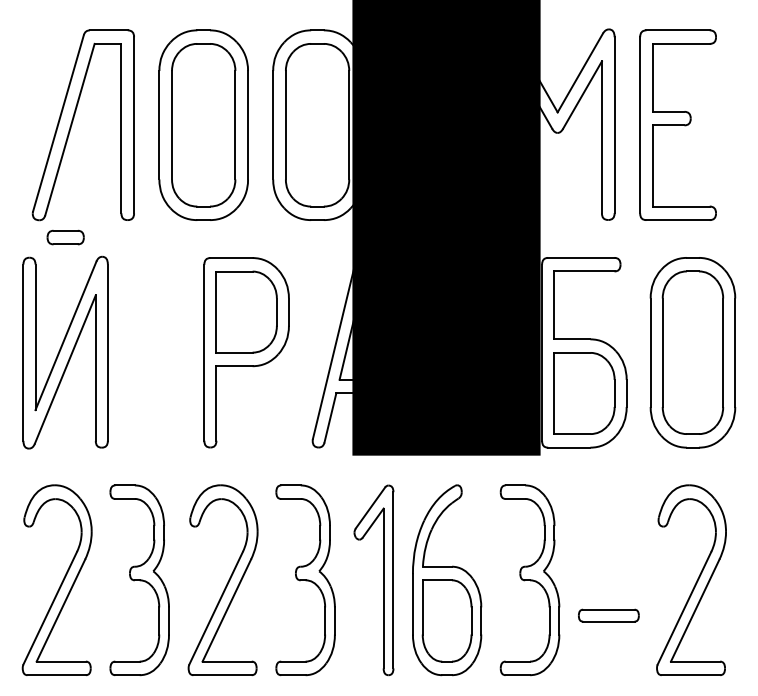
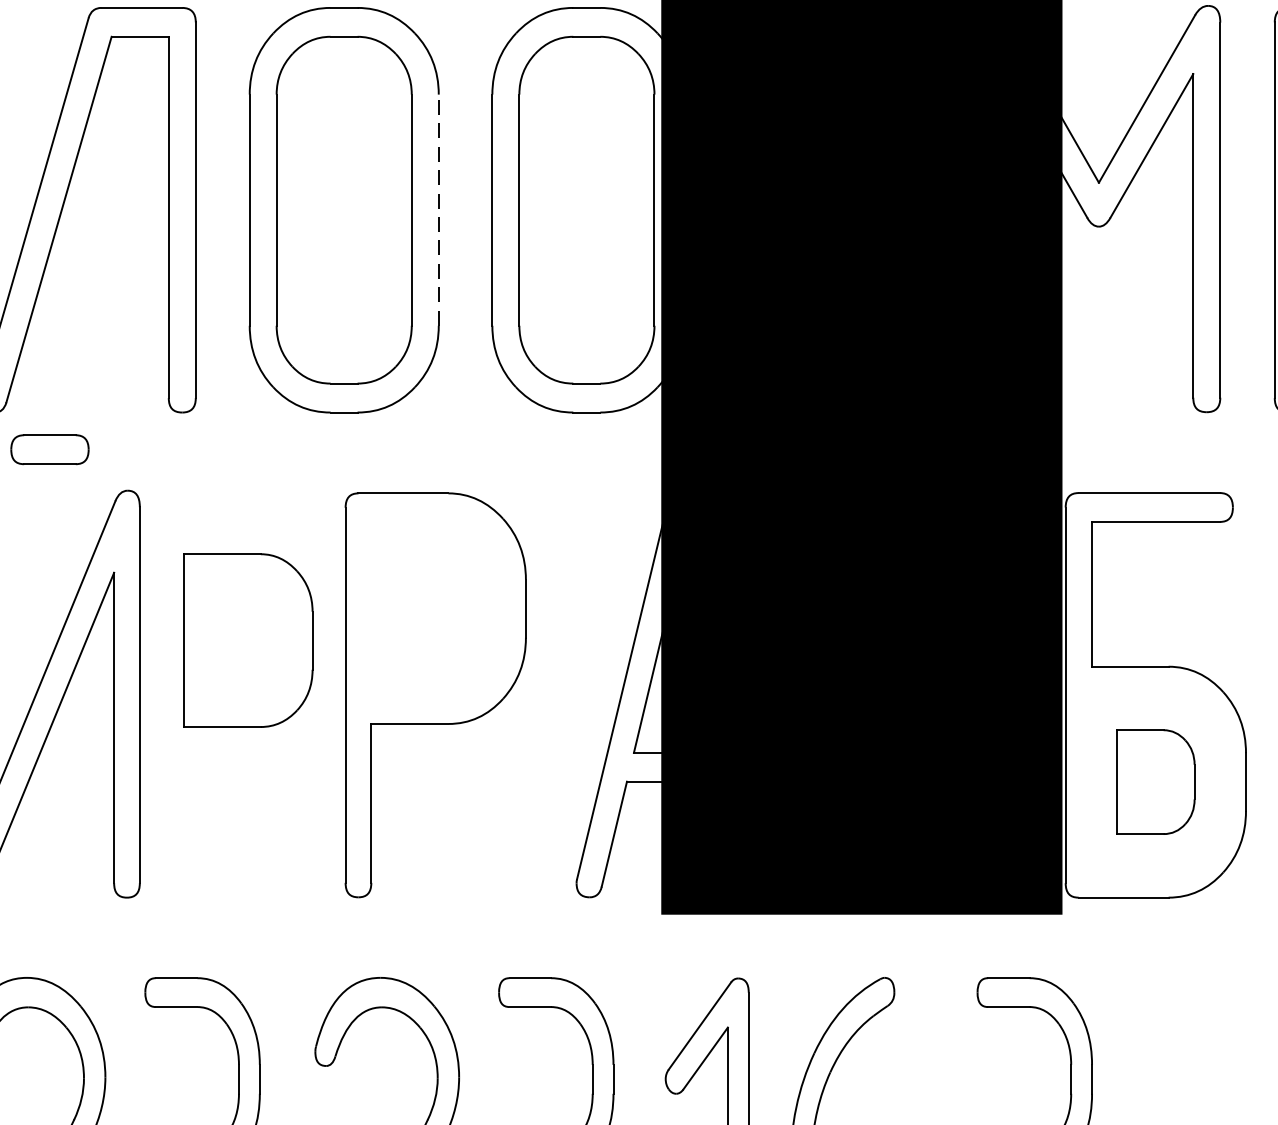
line: (248, 124) -> (439, 208), solid -> dashed
part: (246, 311) -> (247, 639), moved
part: (584, 393) -> (1156, 782), size x0.6

